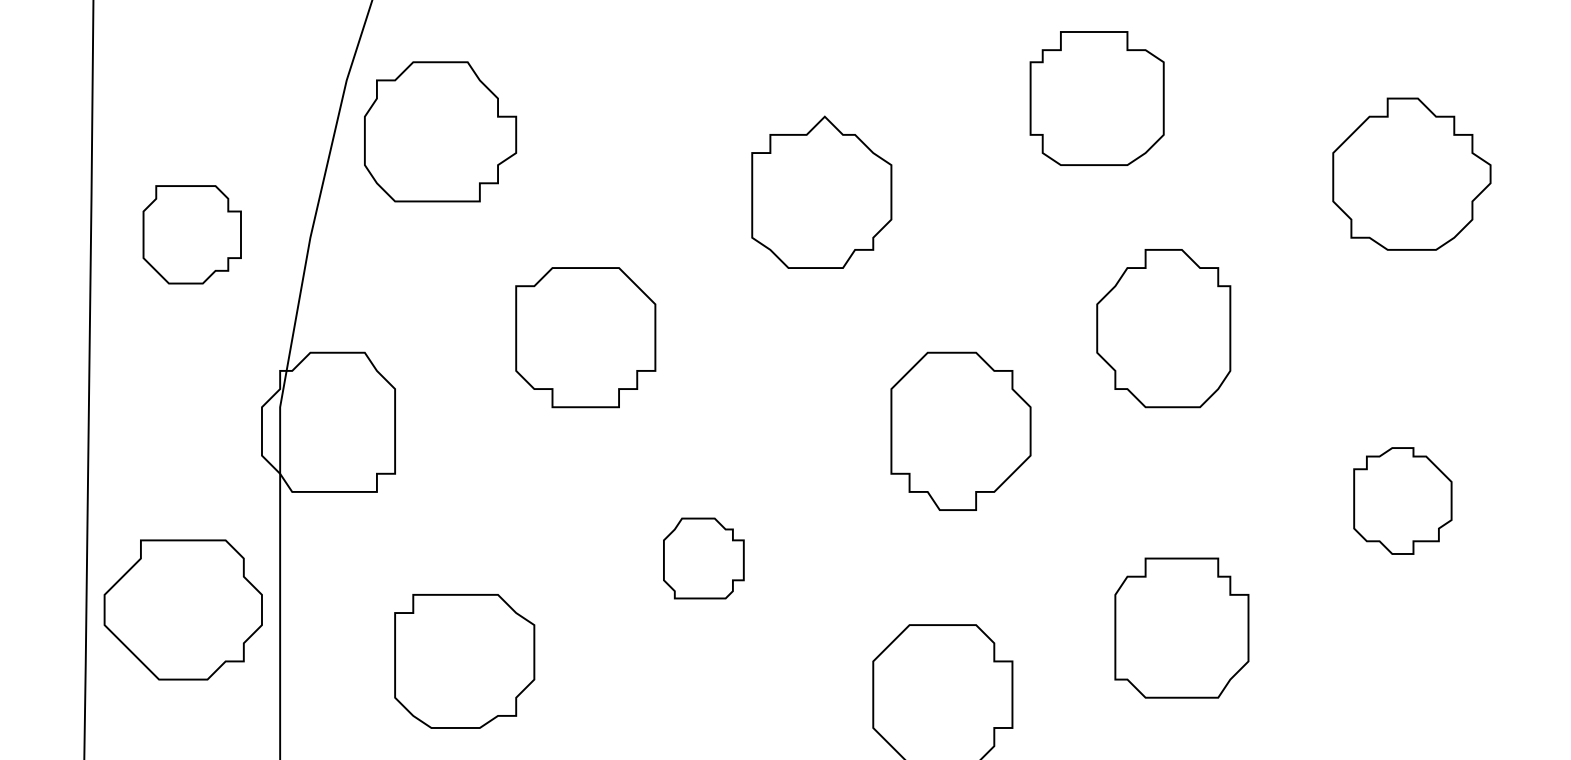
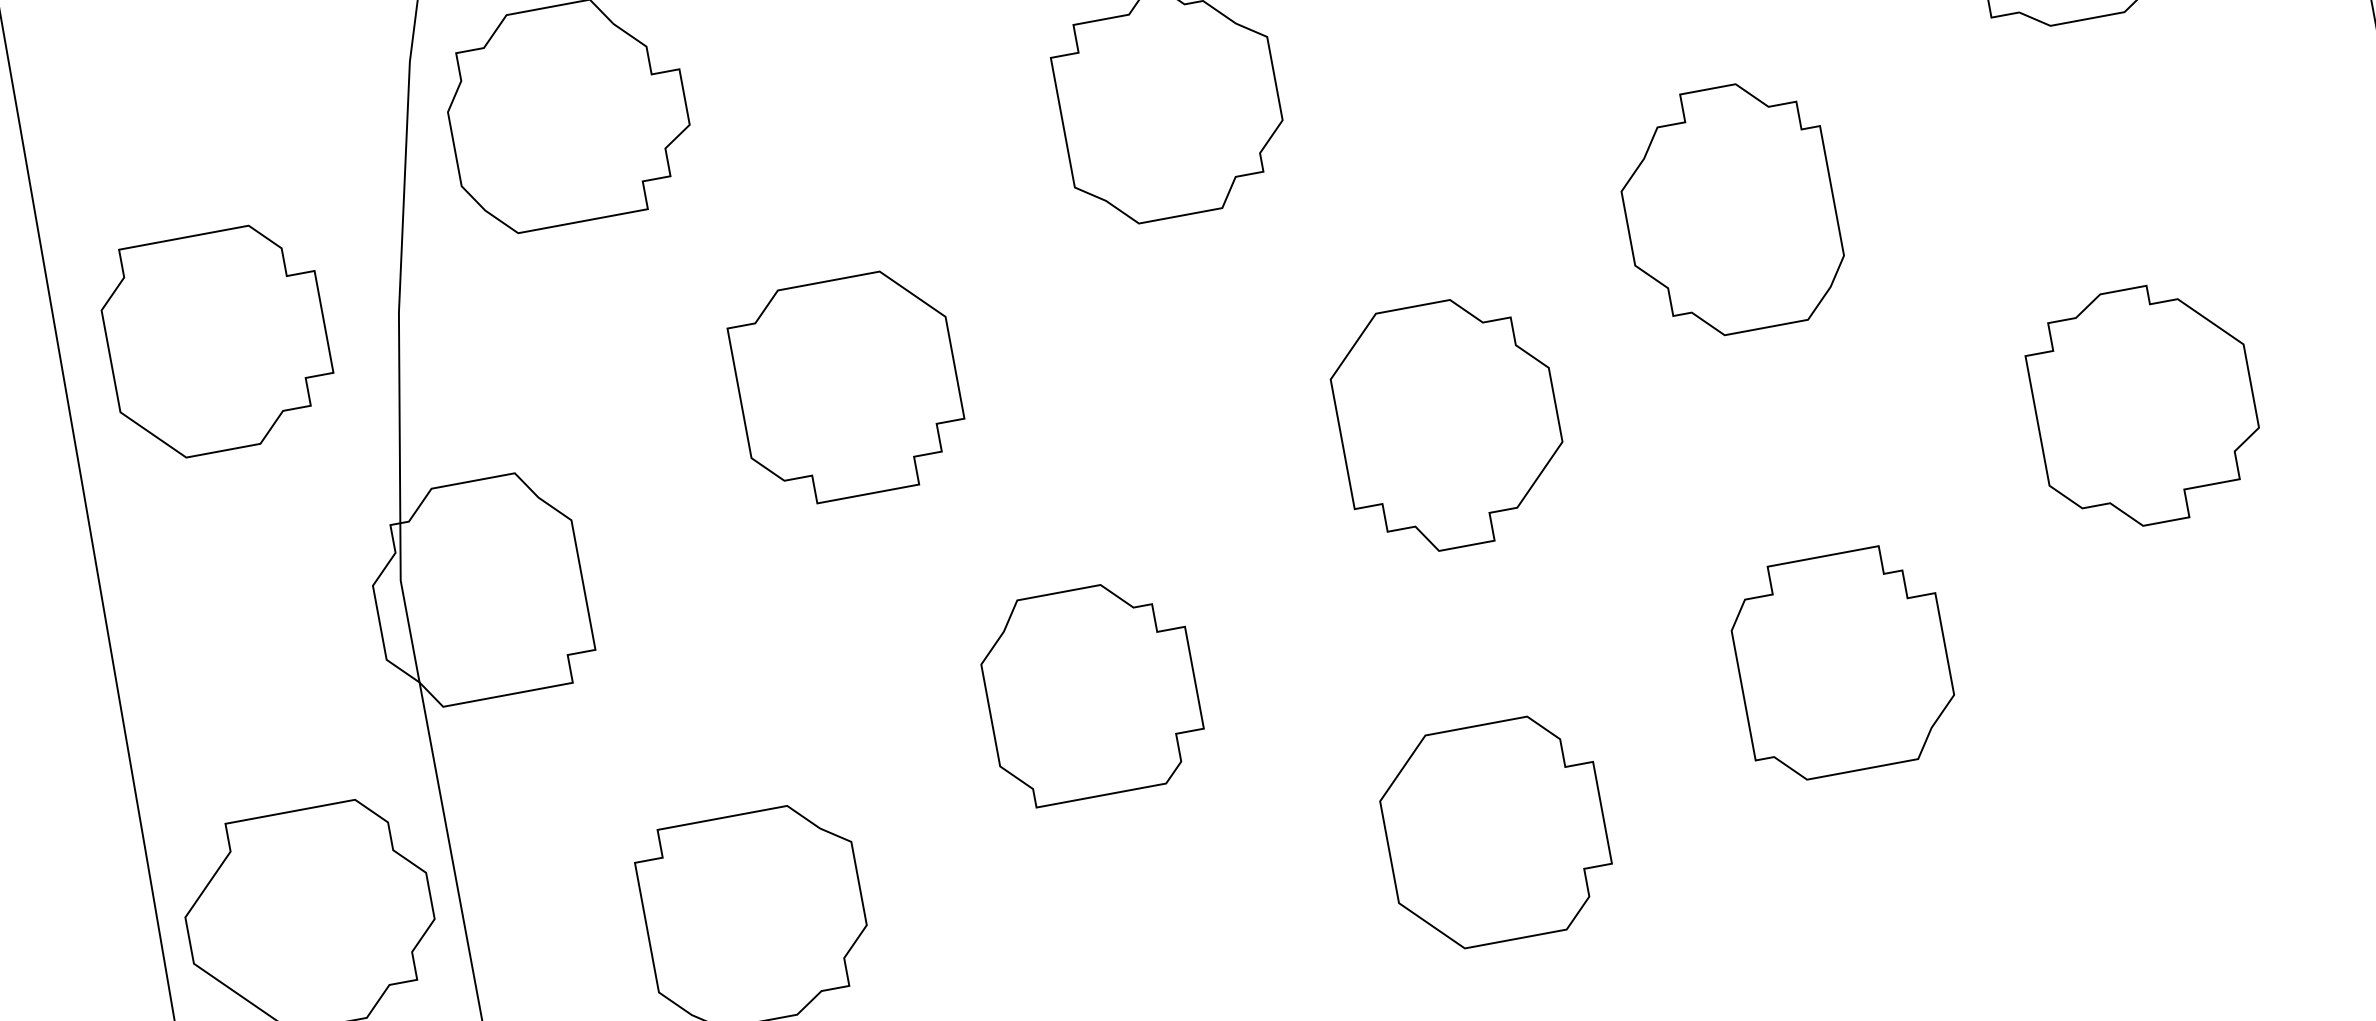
part: (191, 234) -> (216, 341), size x1.43
part: (1402, 500) -> (2144, 405), size x1.43
part: (703, 558) -> (1091, 692), size x1.67

